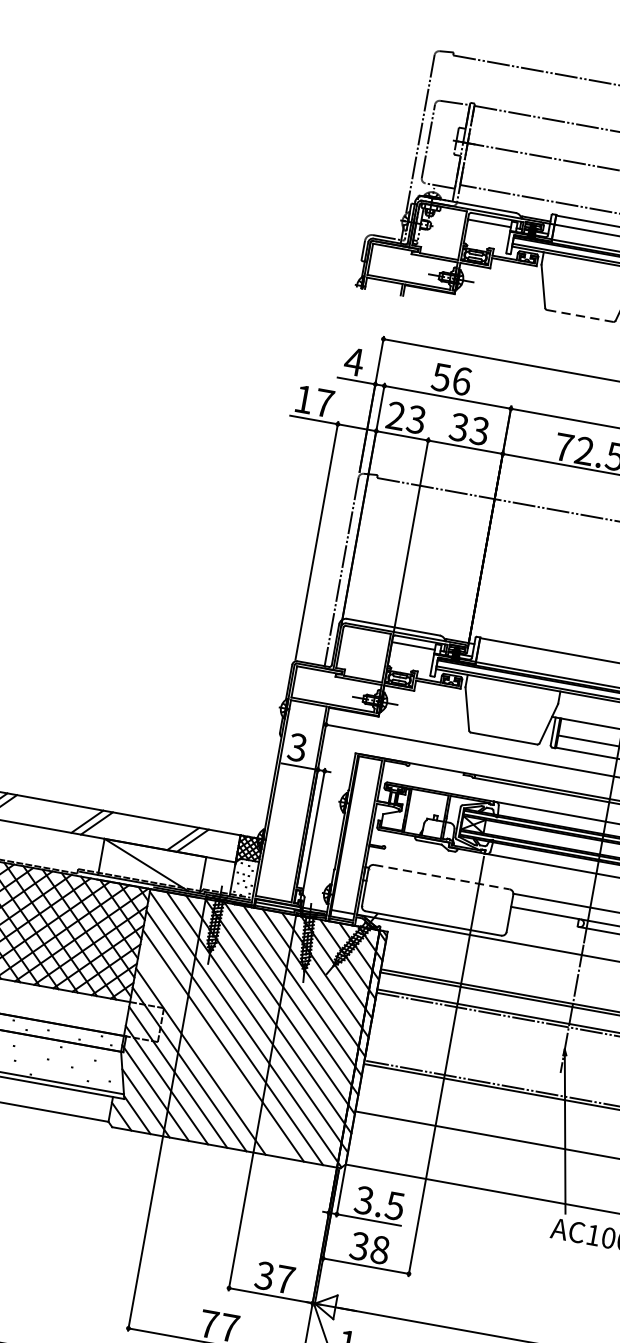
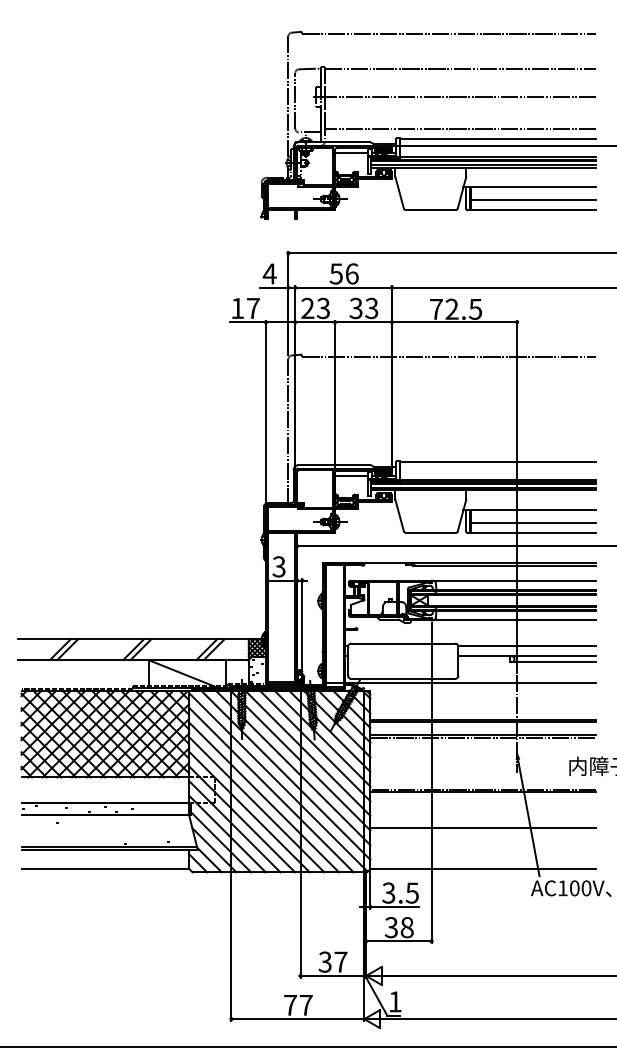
line: (581, 315) -> (431, 209), dashed -> solid
line: (442, 877) -> (403, 643), dashed -> solid
line: (211, 1053) -> (256, 804), added

